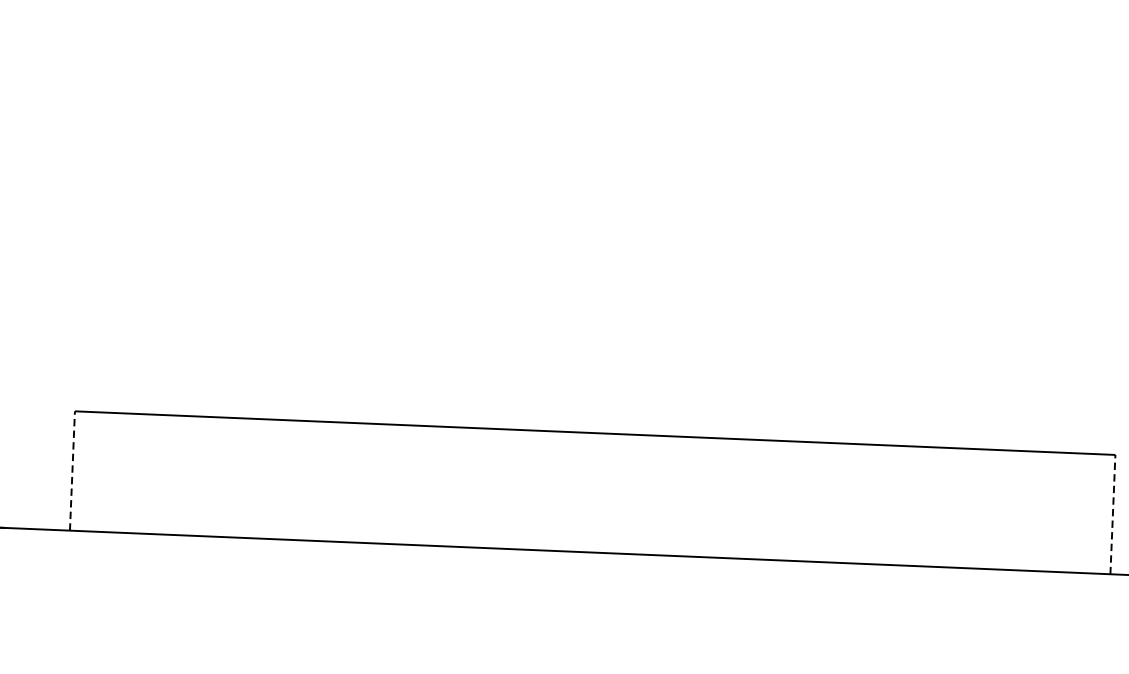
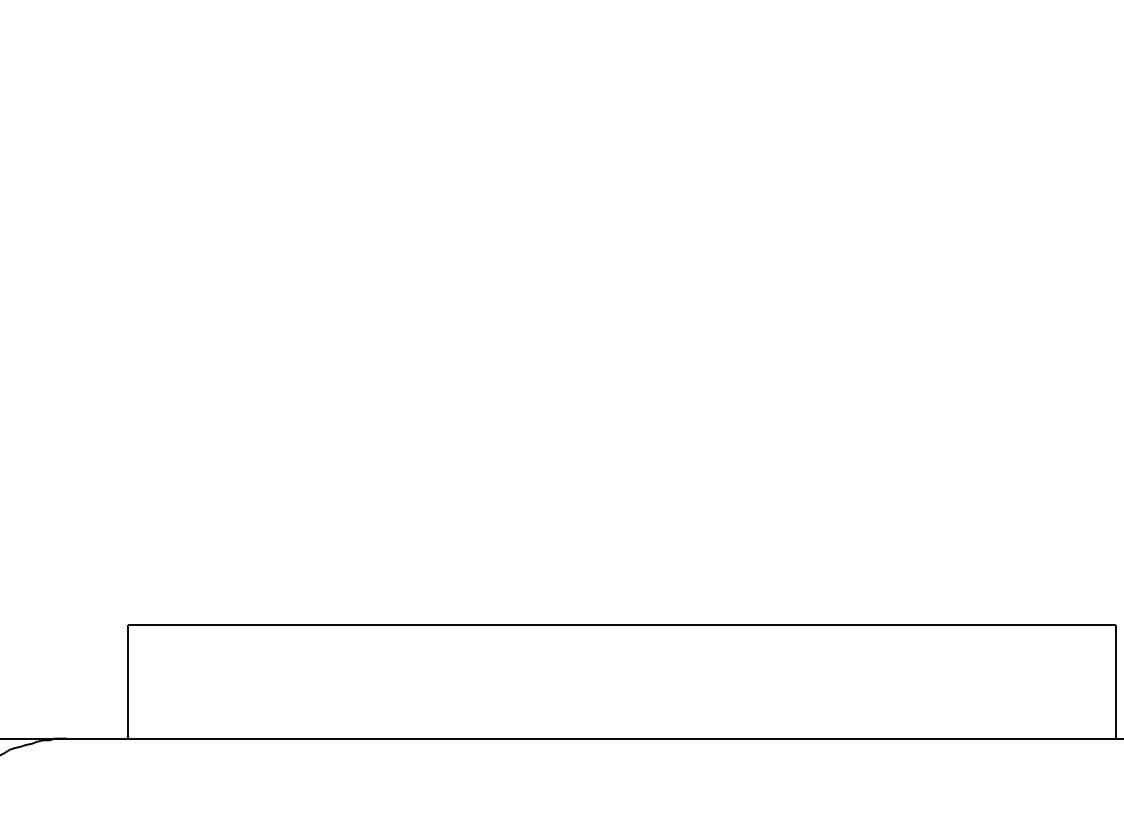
line: (72, 470) -> (127, 681), dashed -> solid
line: (1112, 514) -> (1115, 681), dashed -> solid

